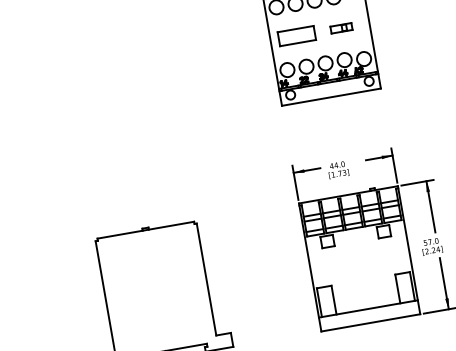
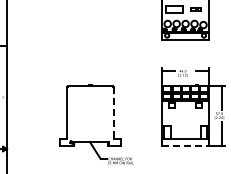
line: (207, 280) -> (114, 113), solid -> dashed
line: (372, 322) -> (186, 145), solid -> dashed

